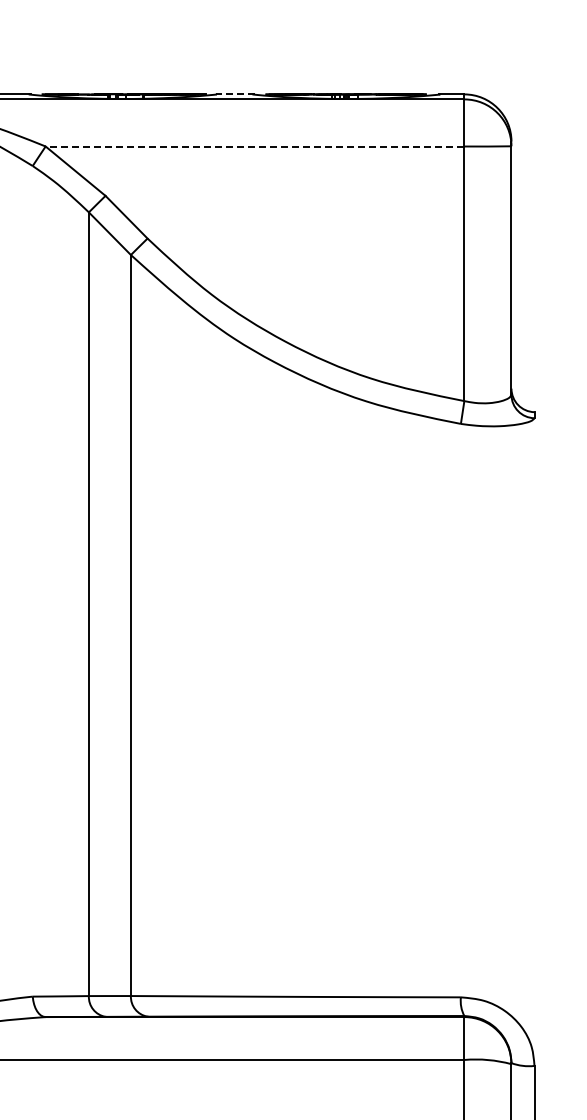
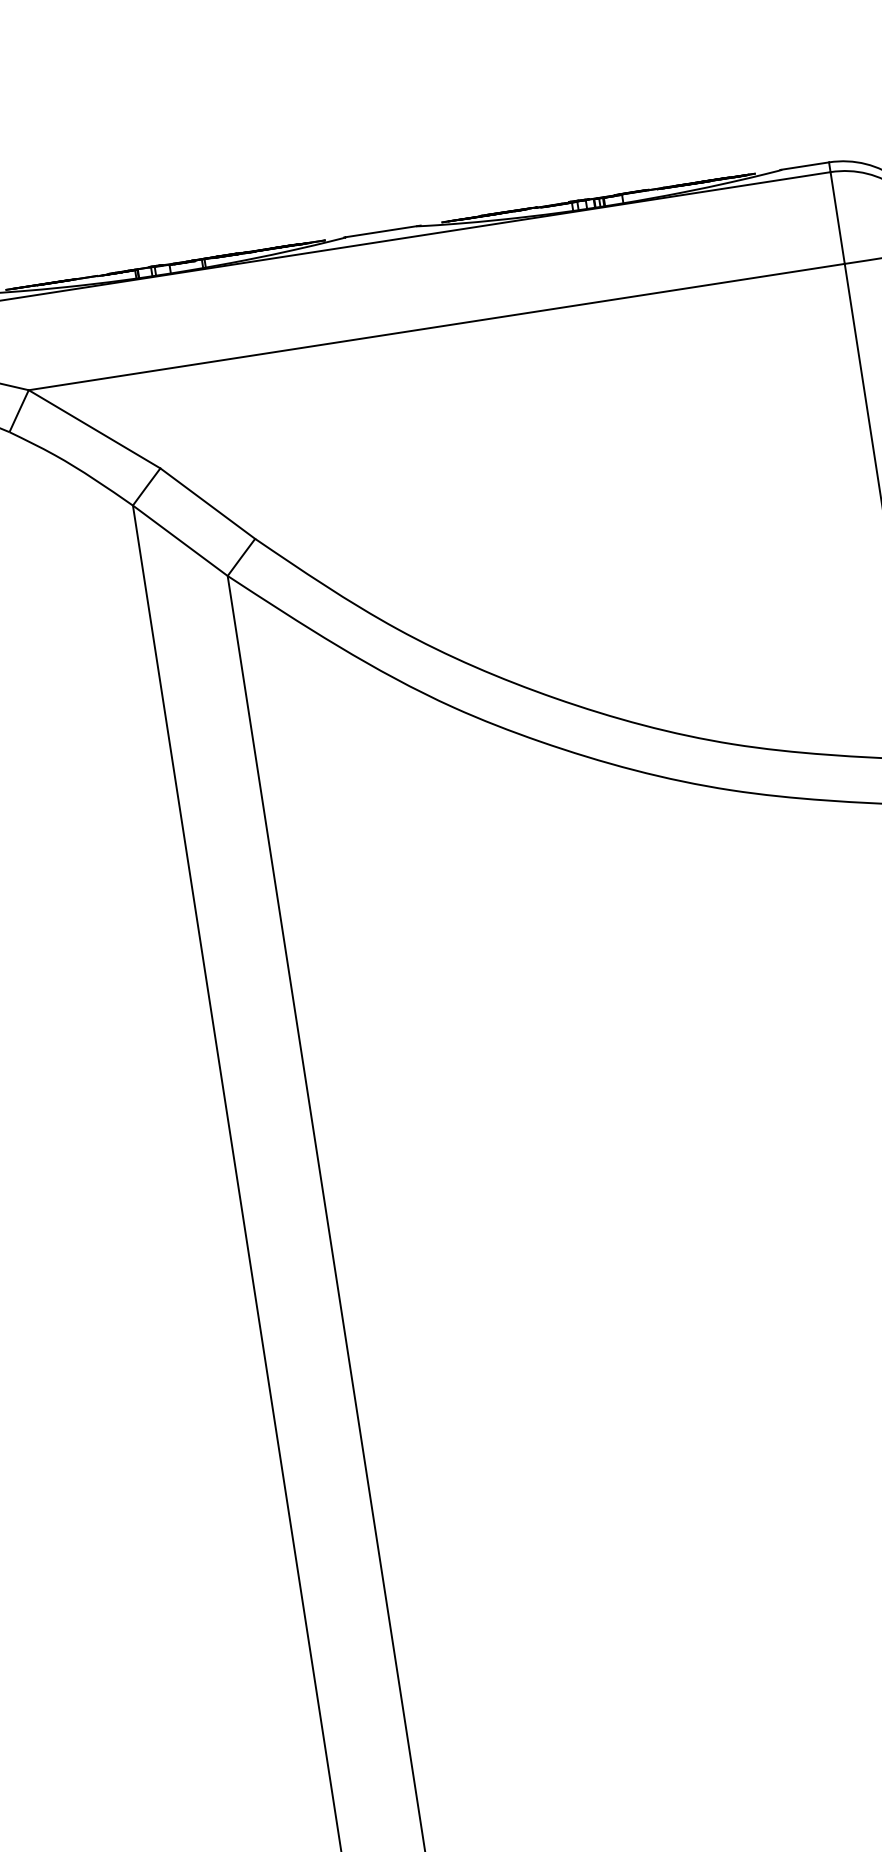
line: (235, 94) -> (383, 231), dashed -> solid
line: (254, 146) -> (435, 327), dashed -> solid

